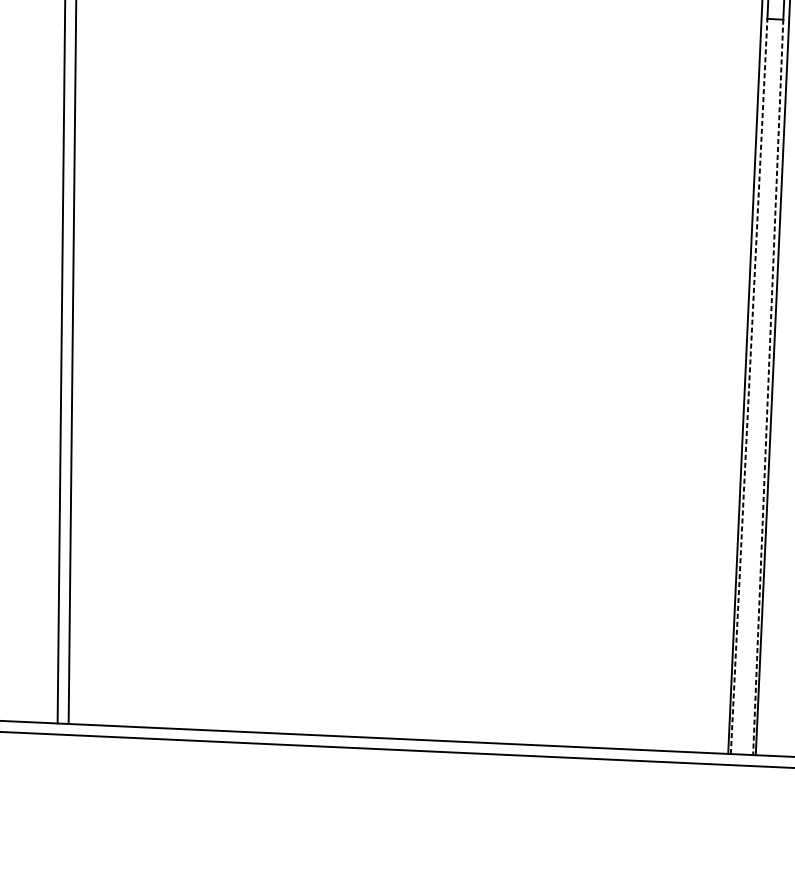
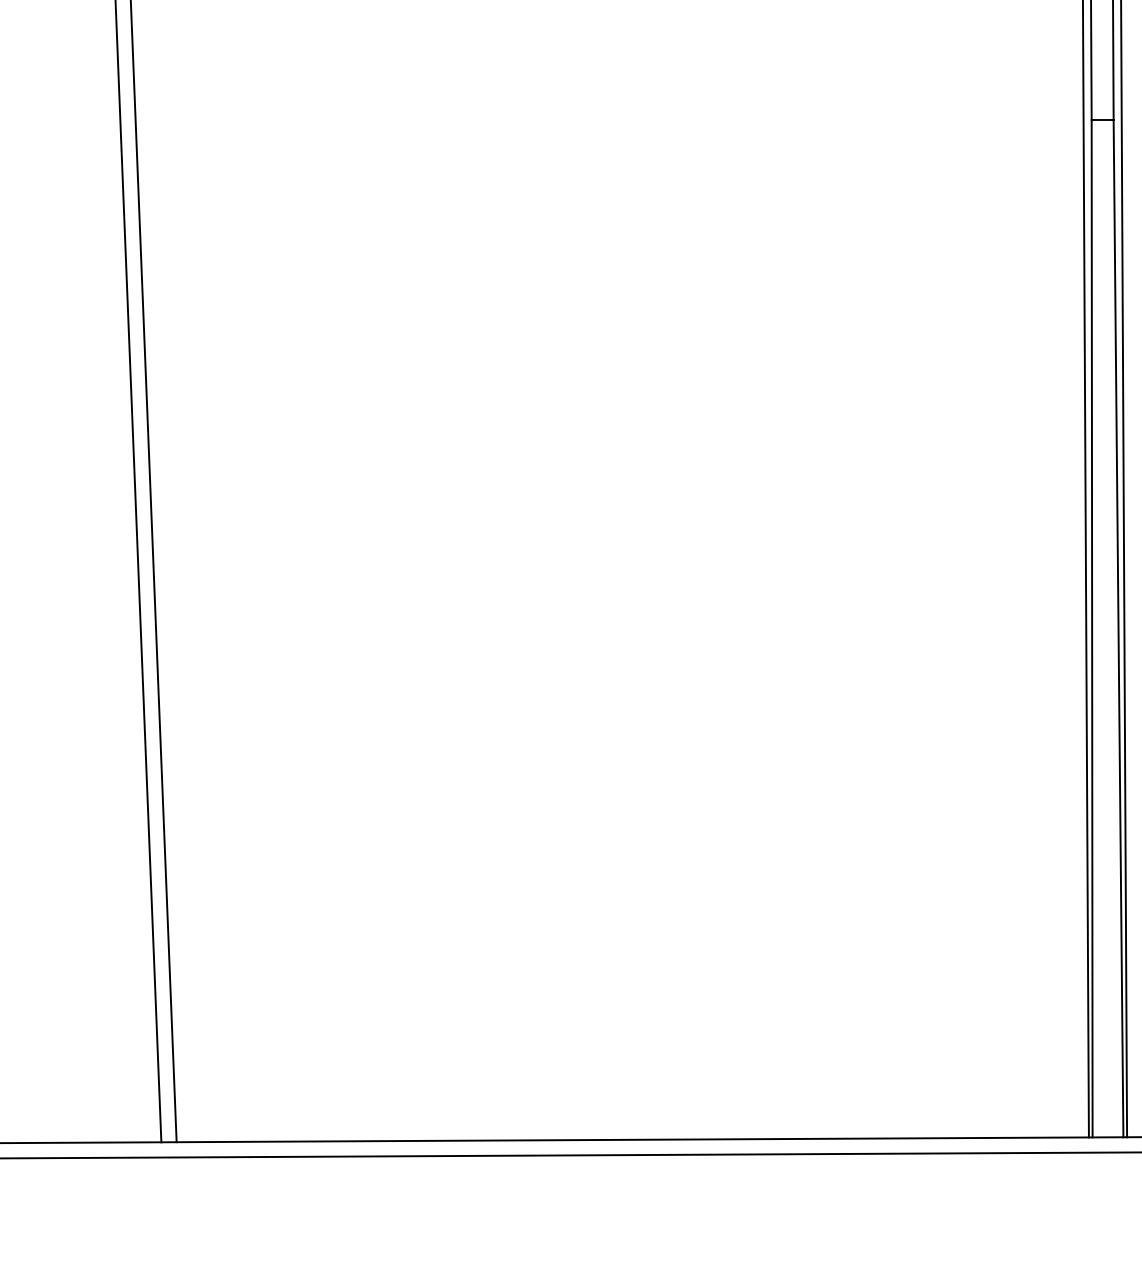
line: (749, 386) -> (1092, 628), dashed -> solid
line: (768, 387) -> (1118, 628), dashed -> solid

